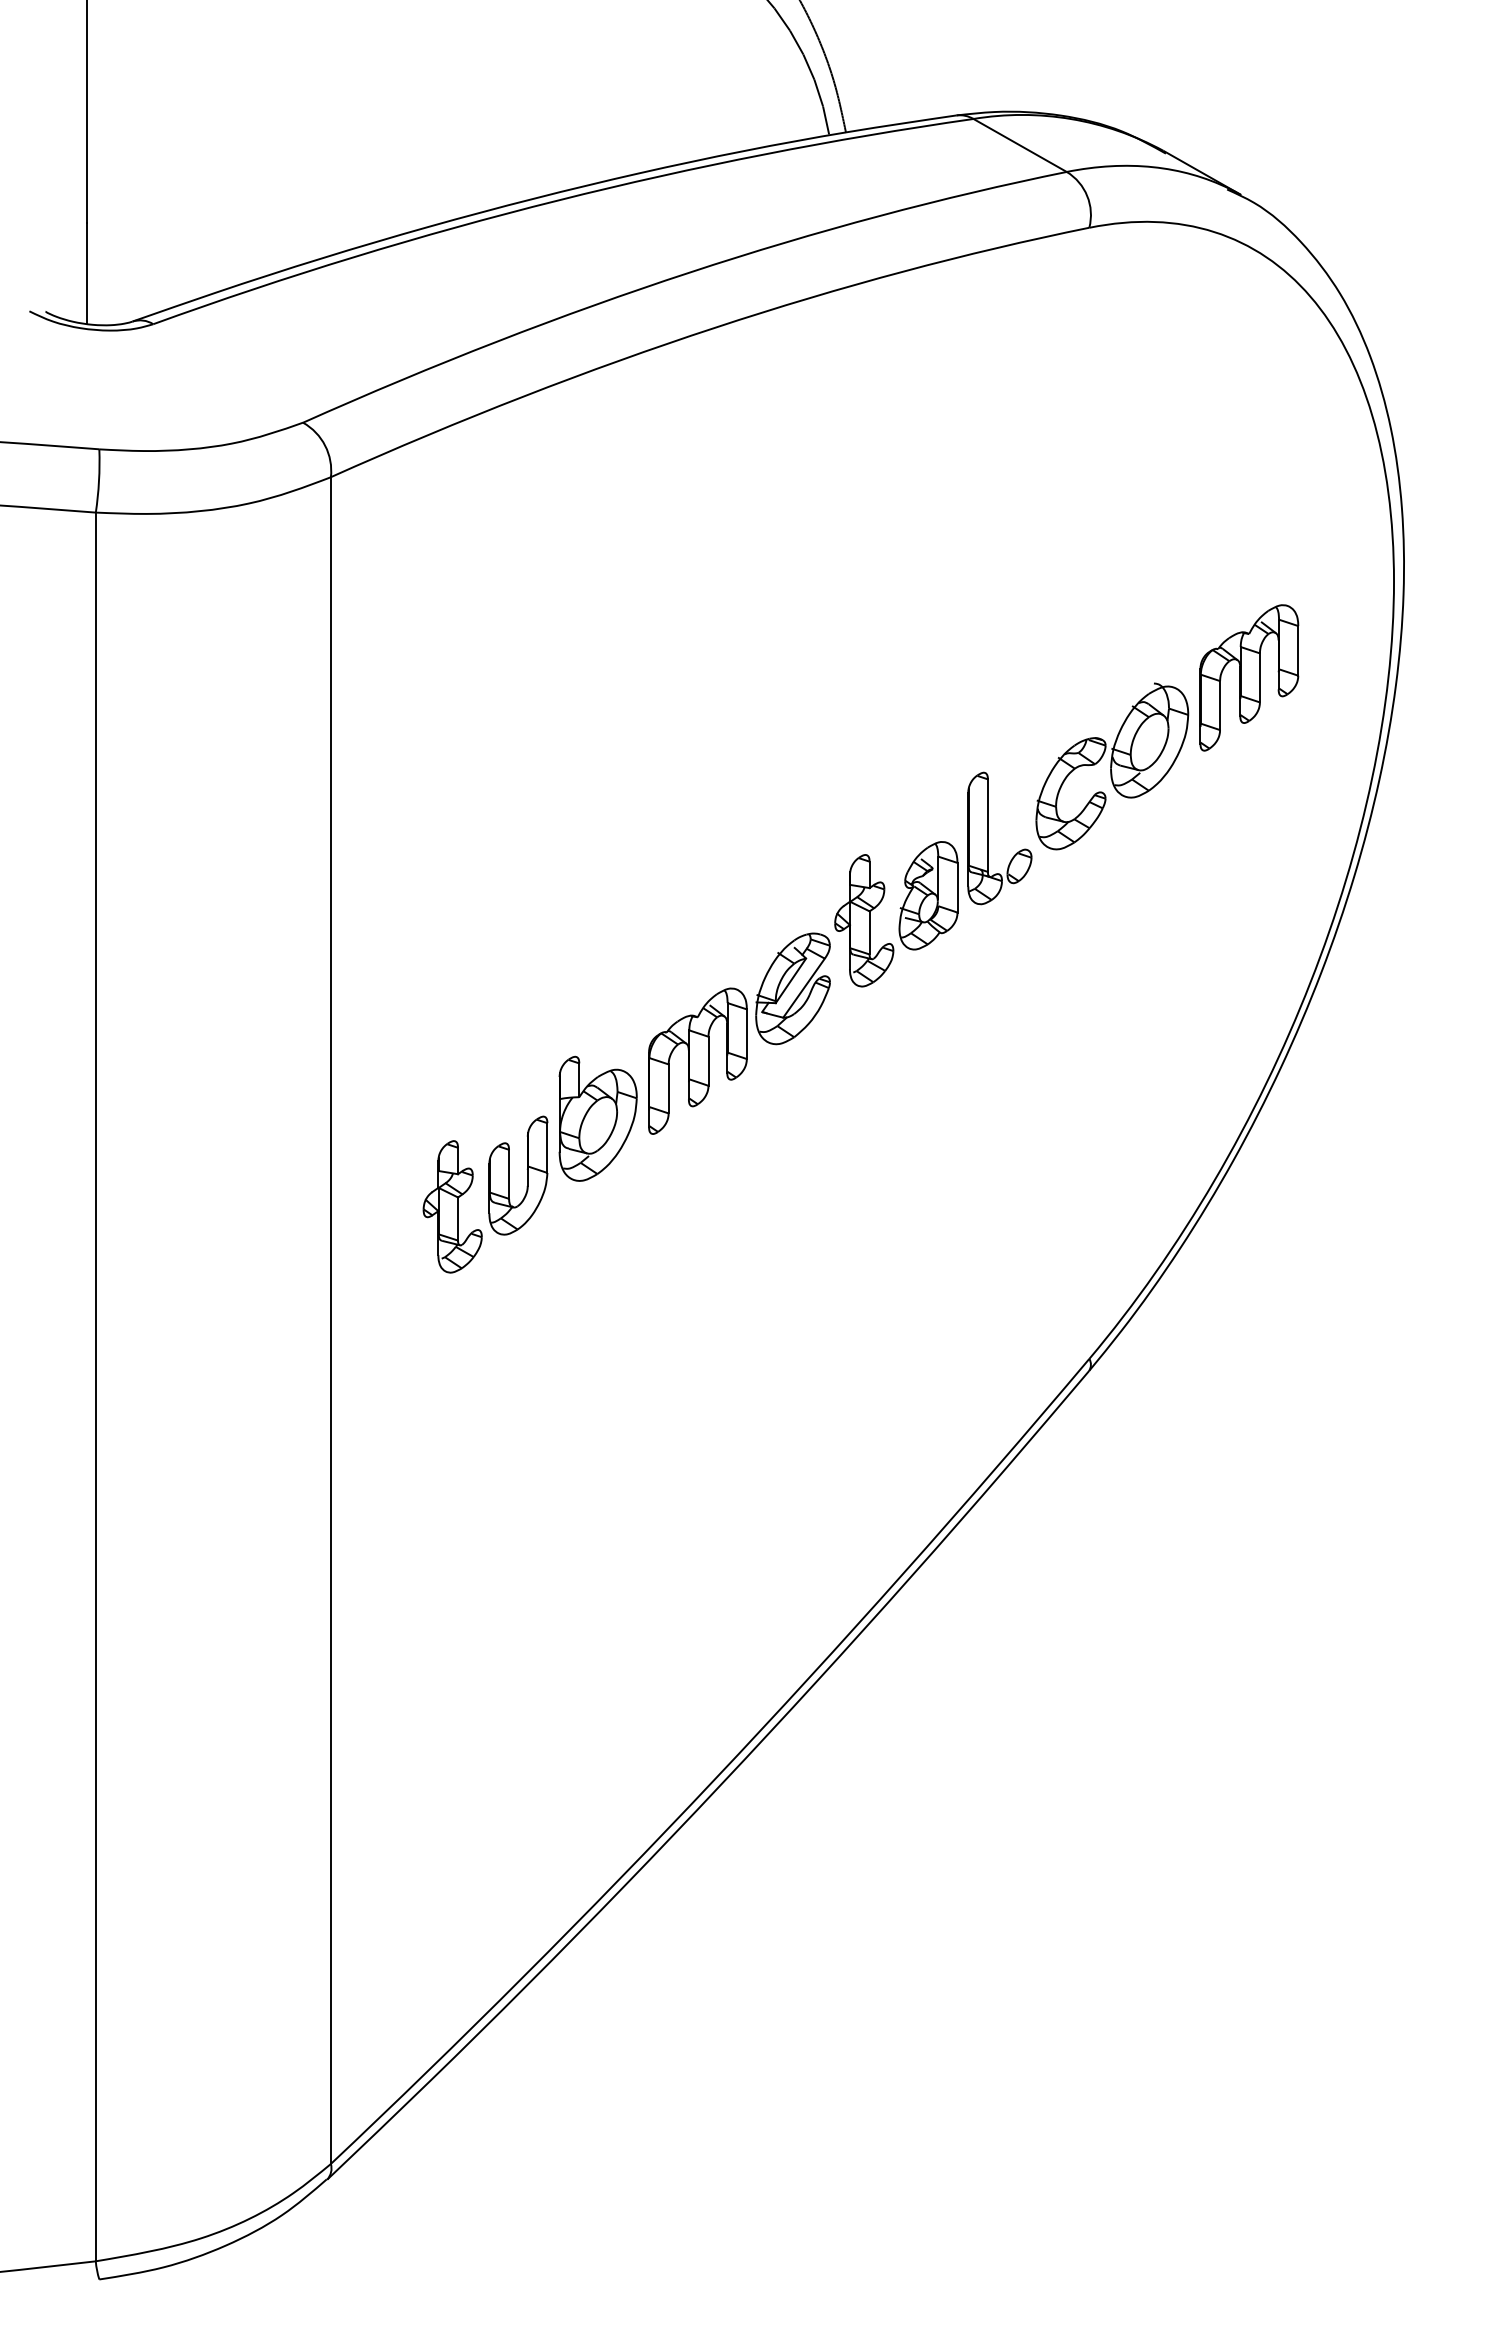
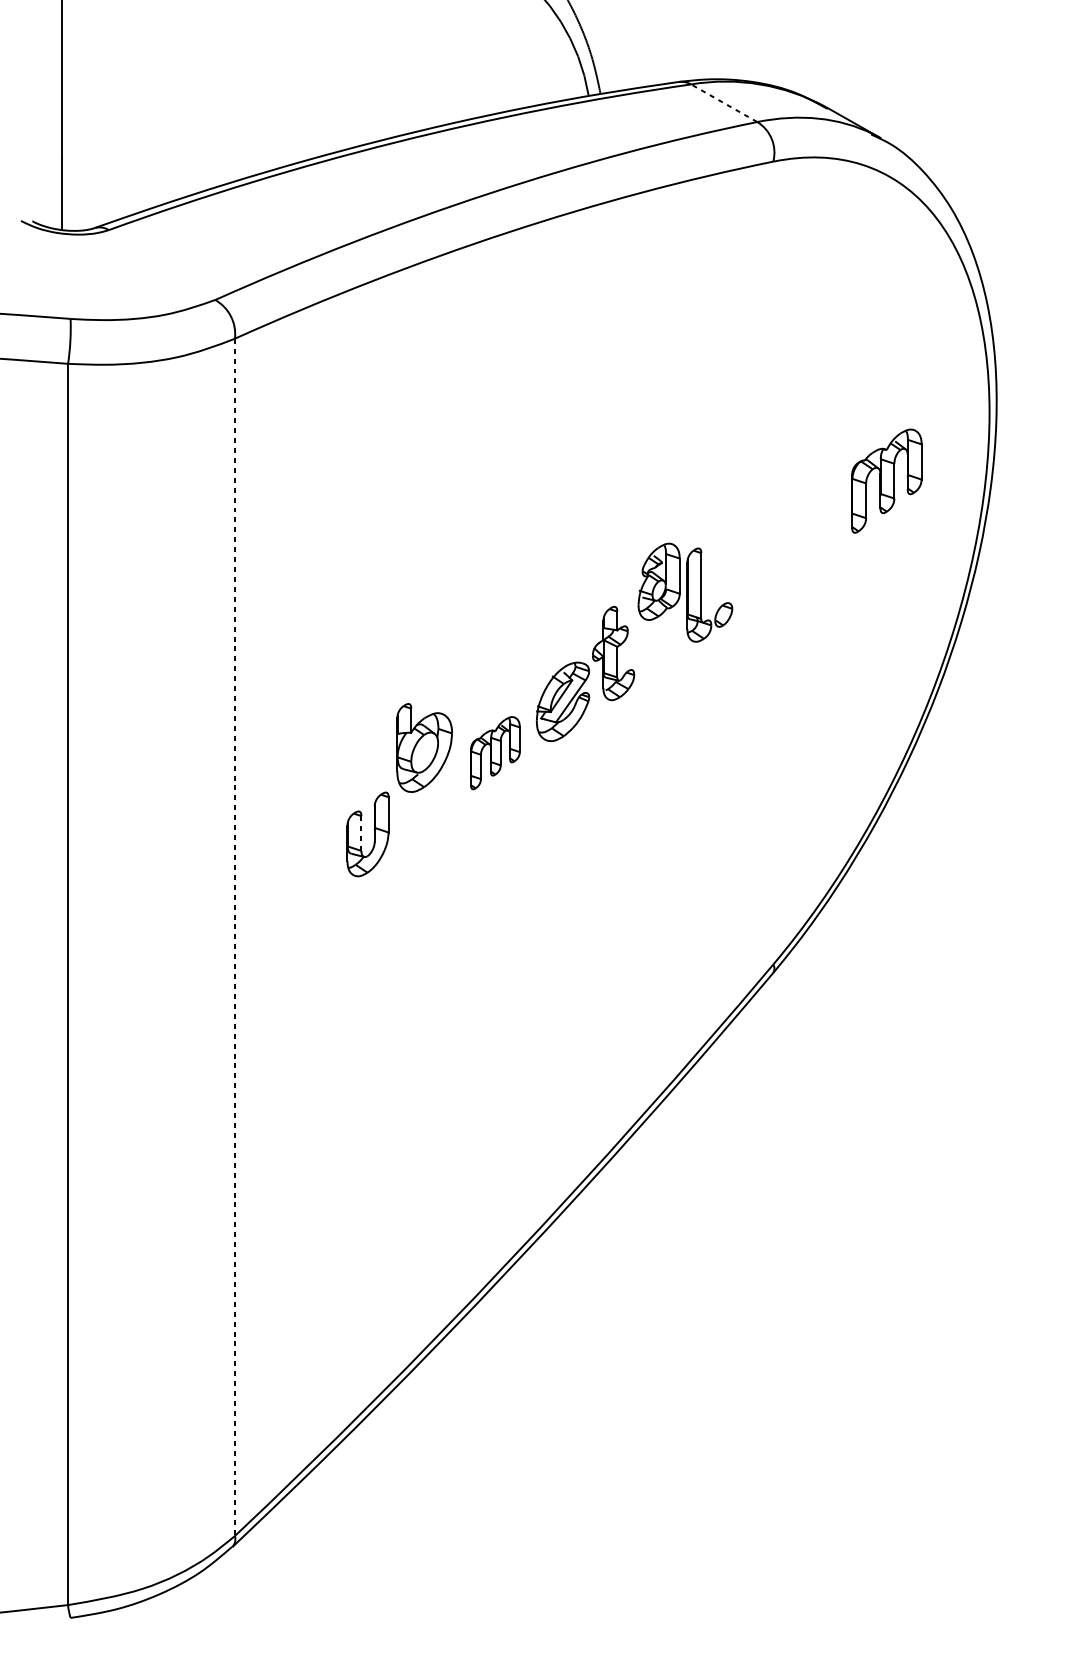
line: (1020, 145) -> (724, 103), solid -> dashed
part: (1112, 766) -> (789, 544), removed
part: (928, 895) -> (659, 581), moved
part: (697, 1060) -> (495, 752), size x0.7
part: (597, 1118) -> (424, 747), moved
line: (509, 1174) -> (361, 833), solid -> dashed
part: (452, 1206) -> (321, 856), removed
line: (330, 1321) -> (234, 937), solid -> dashed

